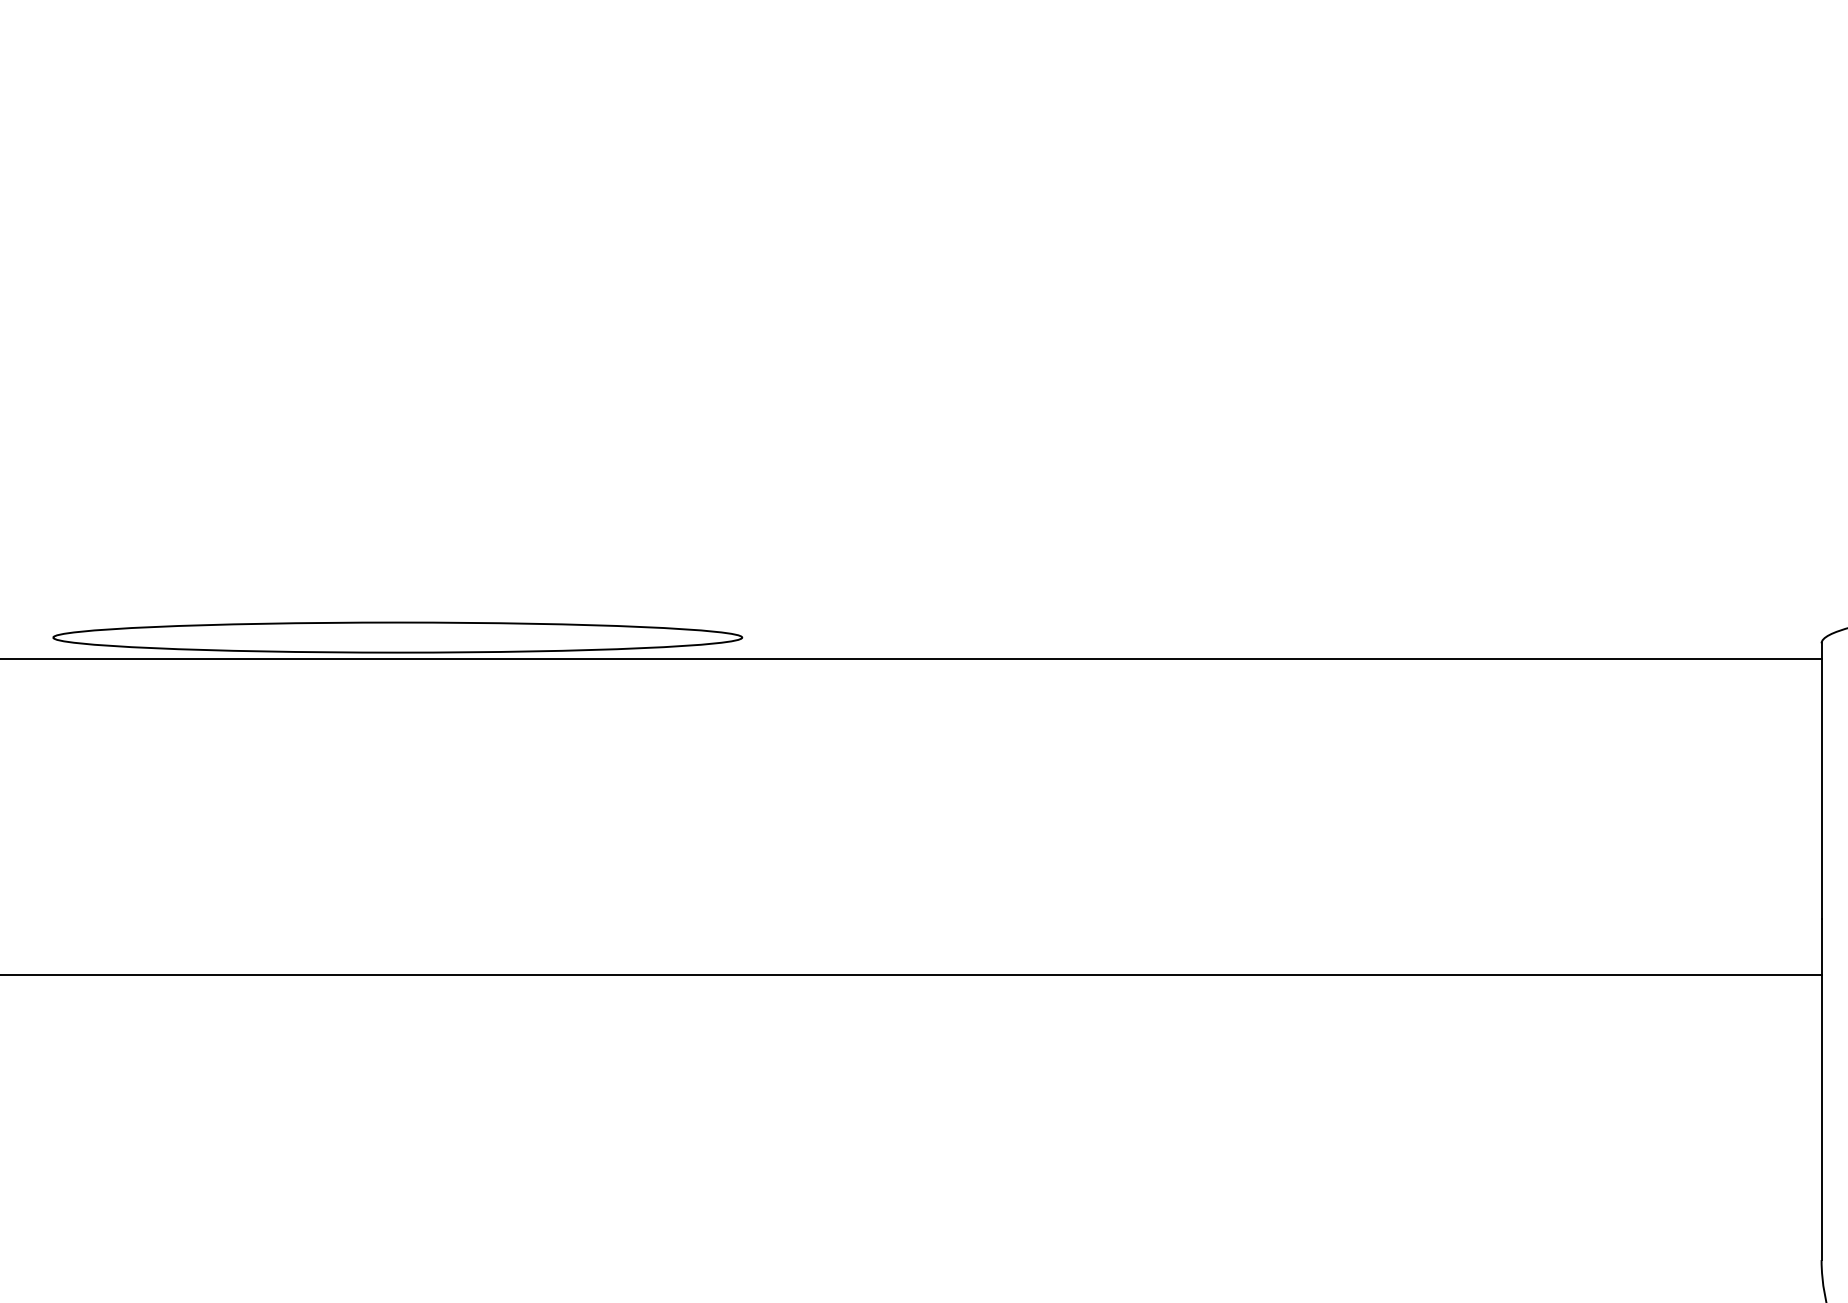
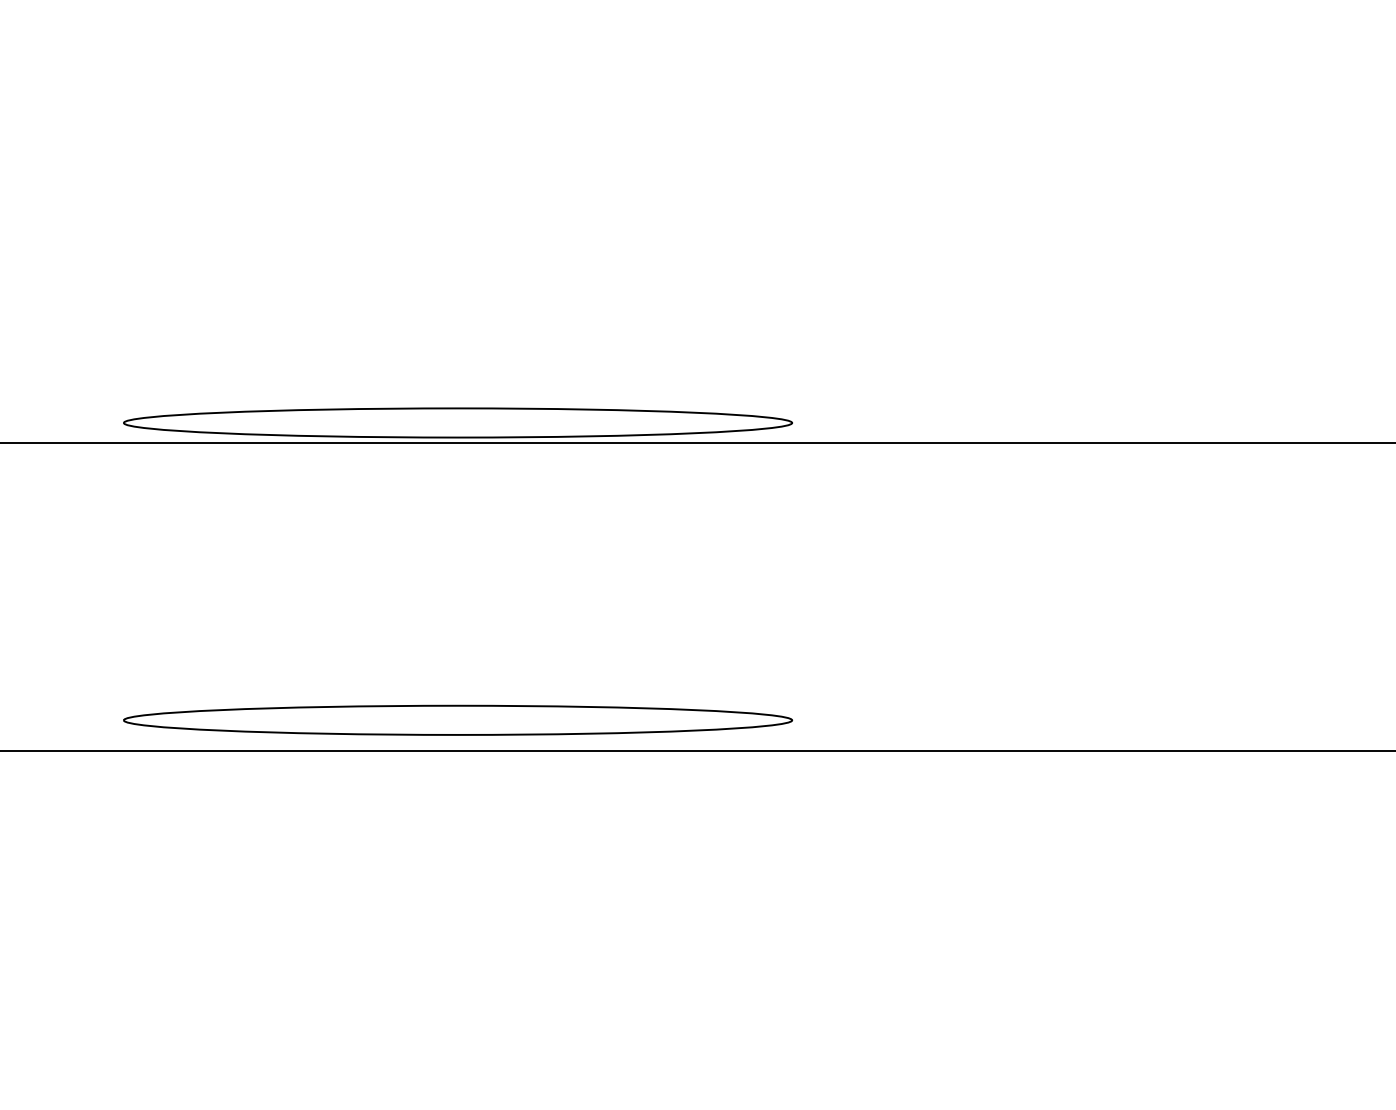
part: (397, 944) -> (457, 720), added

